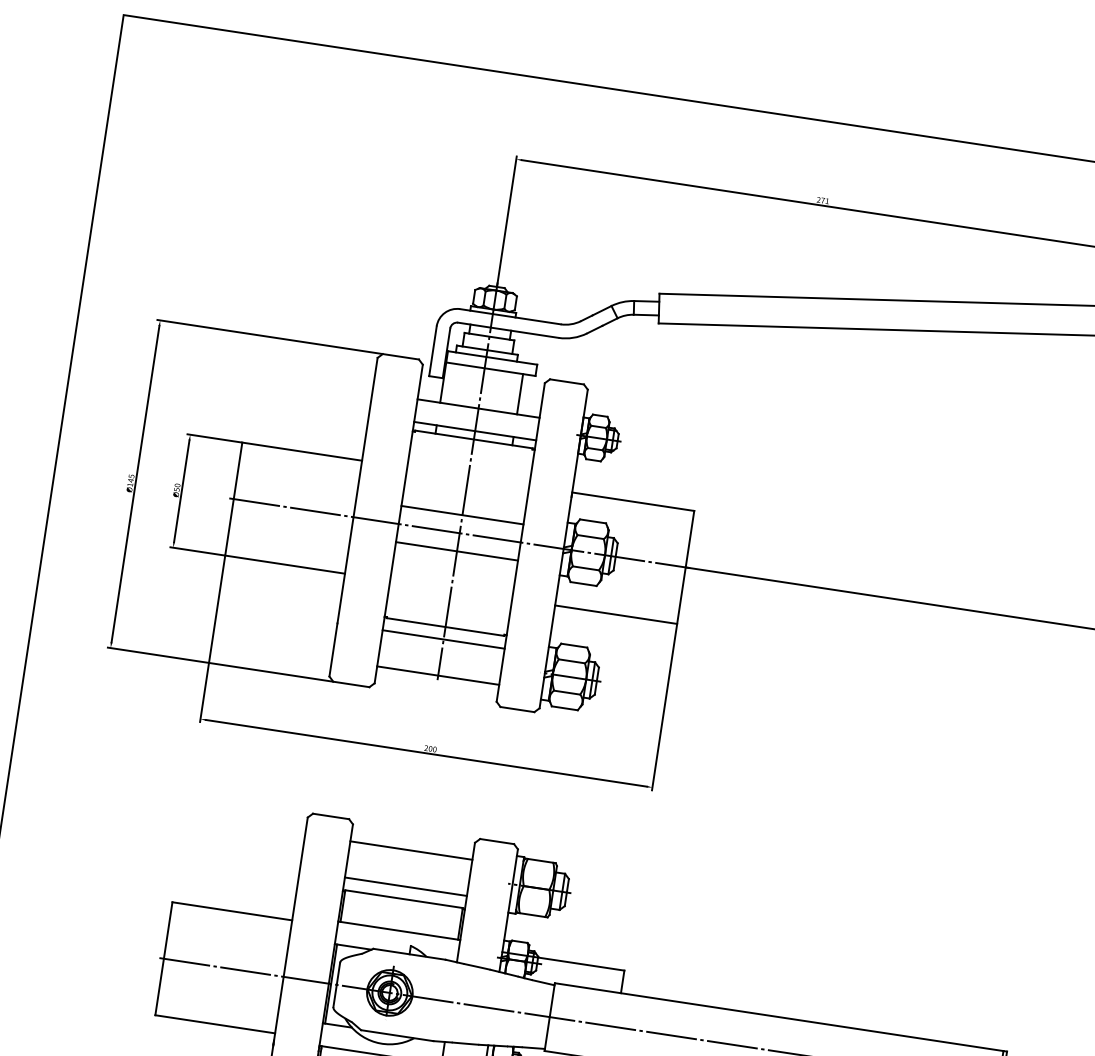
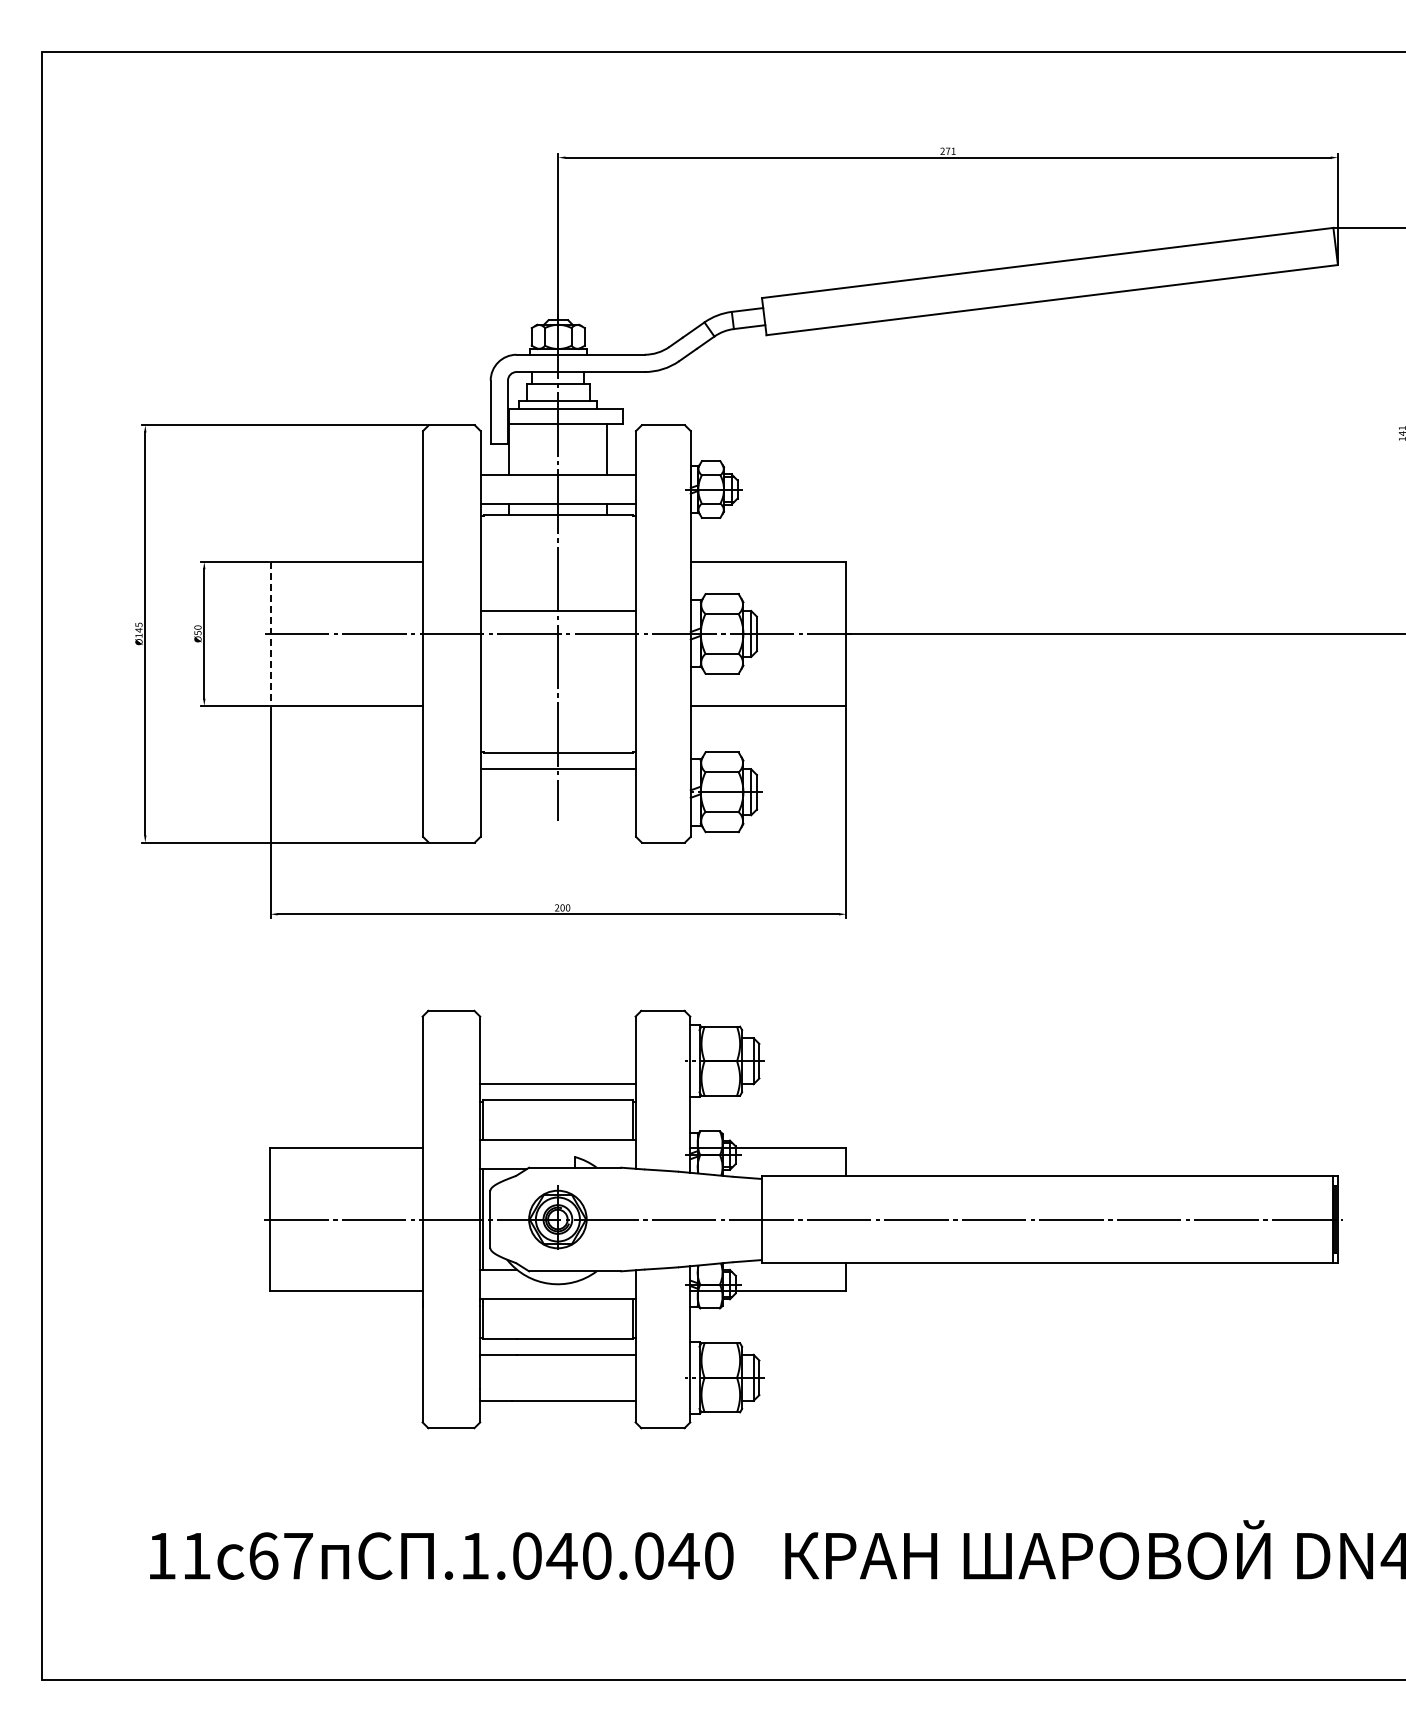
line: (233, 498) -> (270, 633), solid -> dashed
line: (457, 550) -> (558, 656), removed
line: (438, 675) -> (558, 815), removed
line: (411, 850) -> (557, 1038), removed

